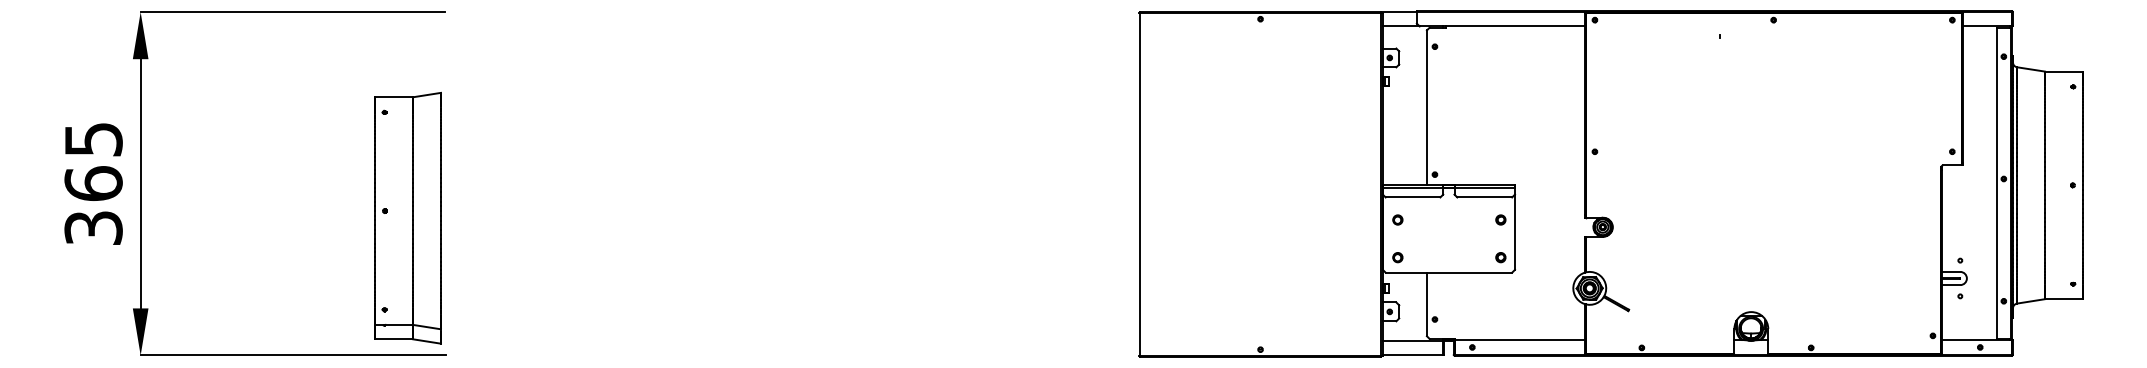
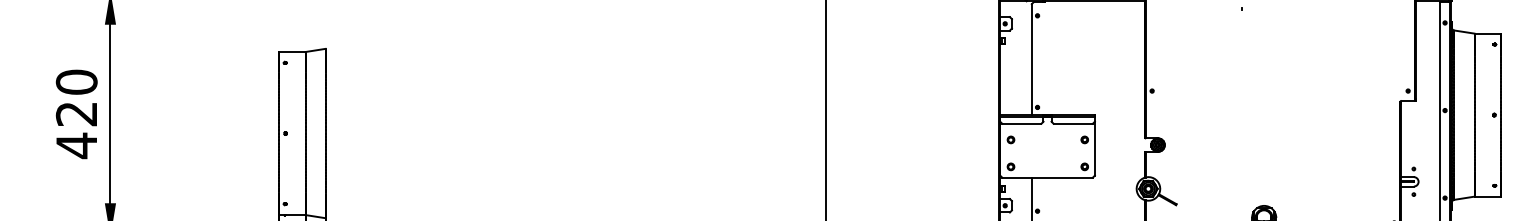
text: (93, 184) -> (76, 114), 365 -> 420

